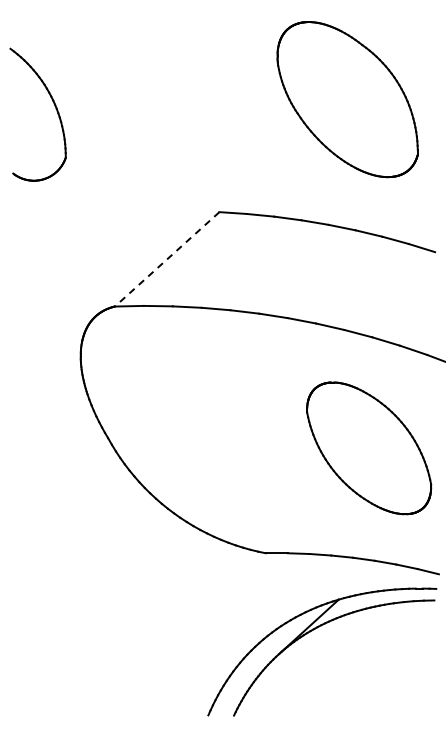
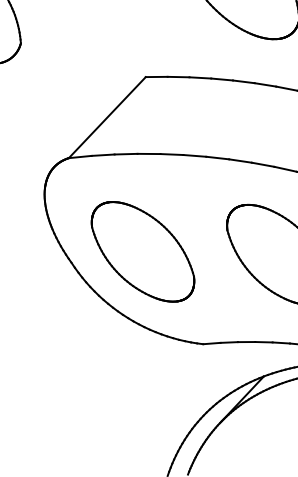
line: (166, 259) -> (106, 117), dashed -> solid
part: (198, 430) -> (142, 251), added

